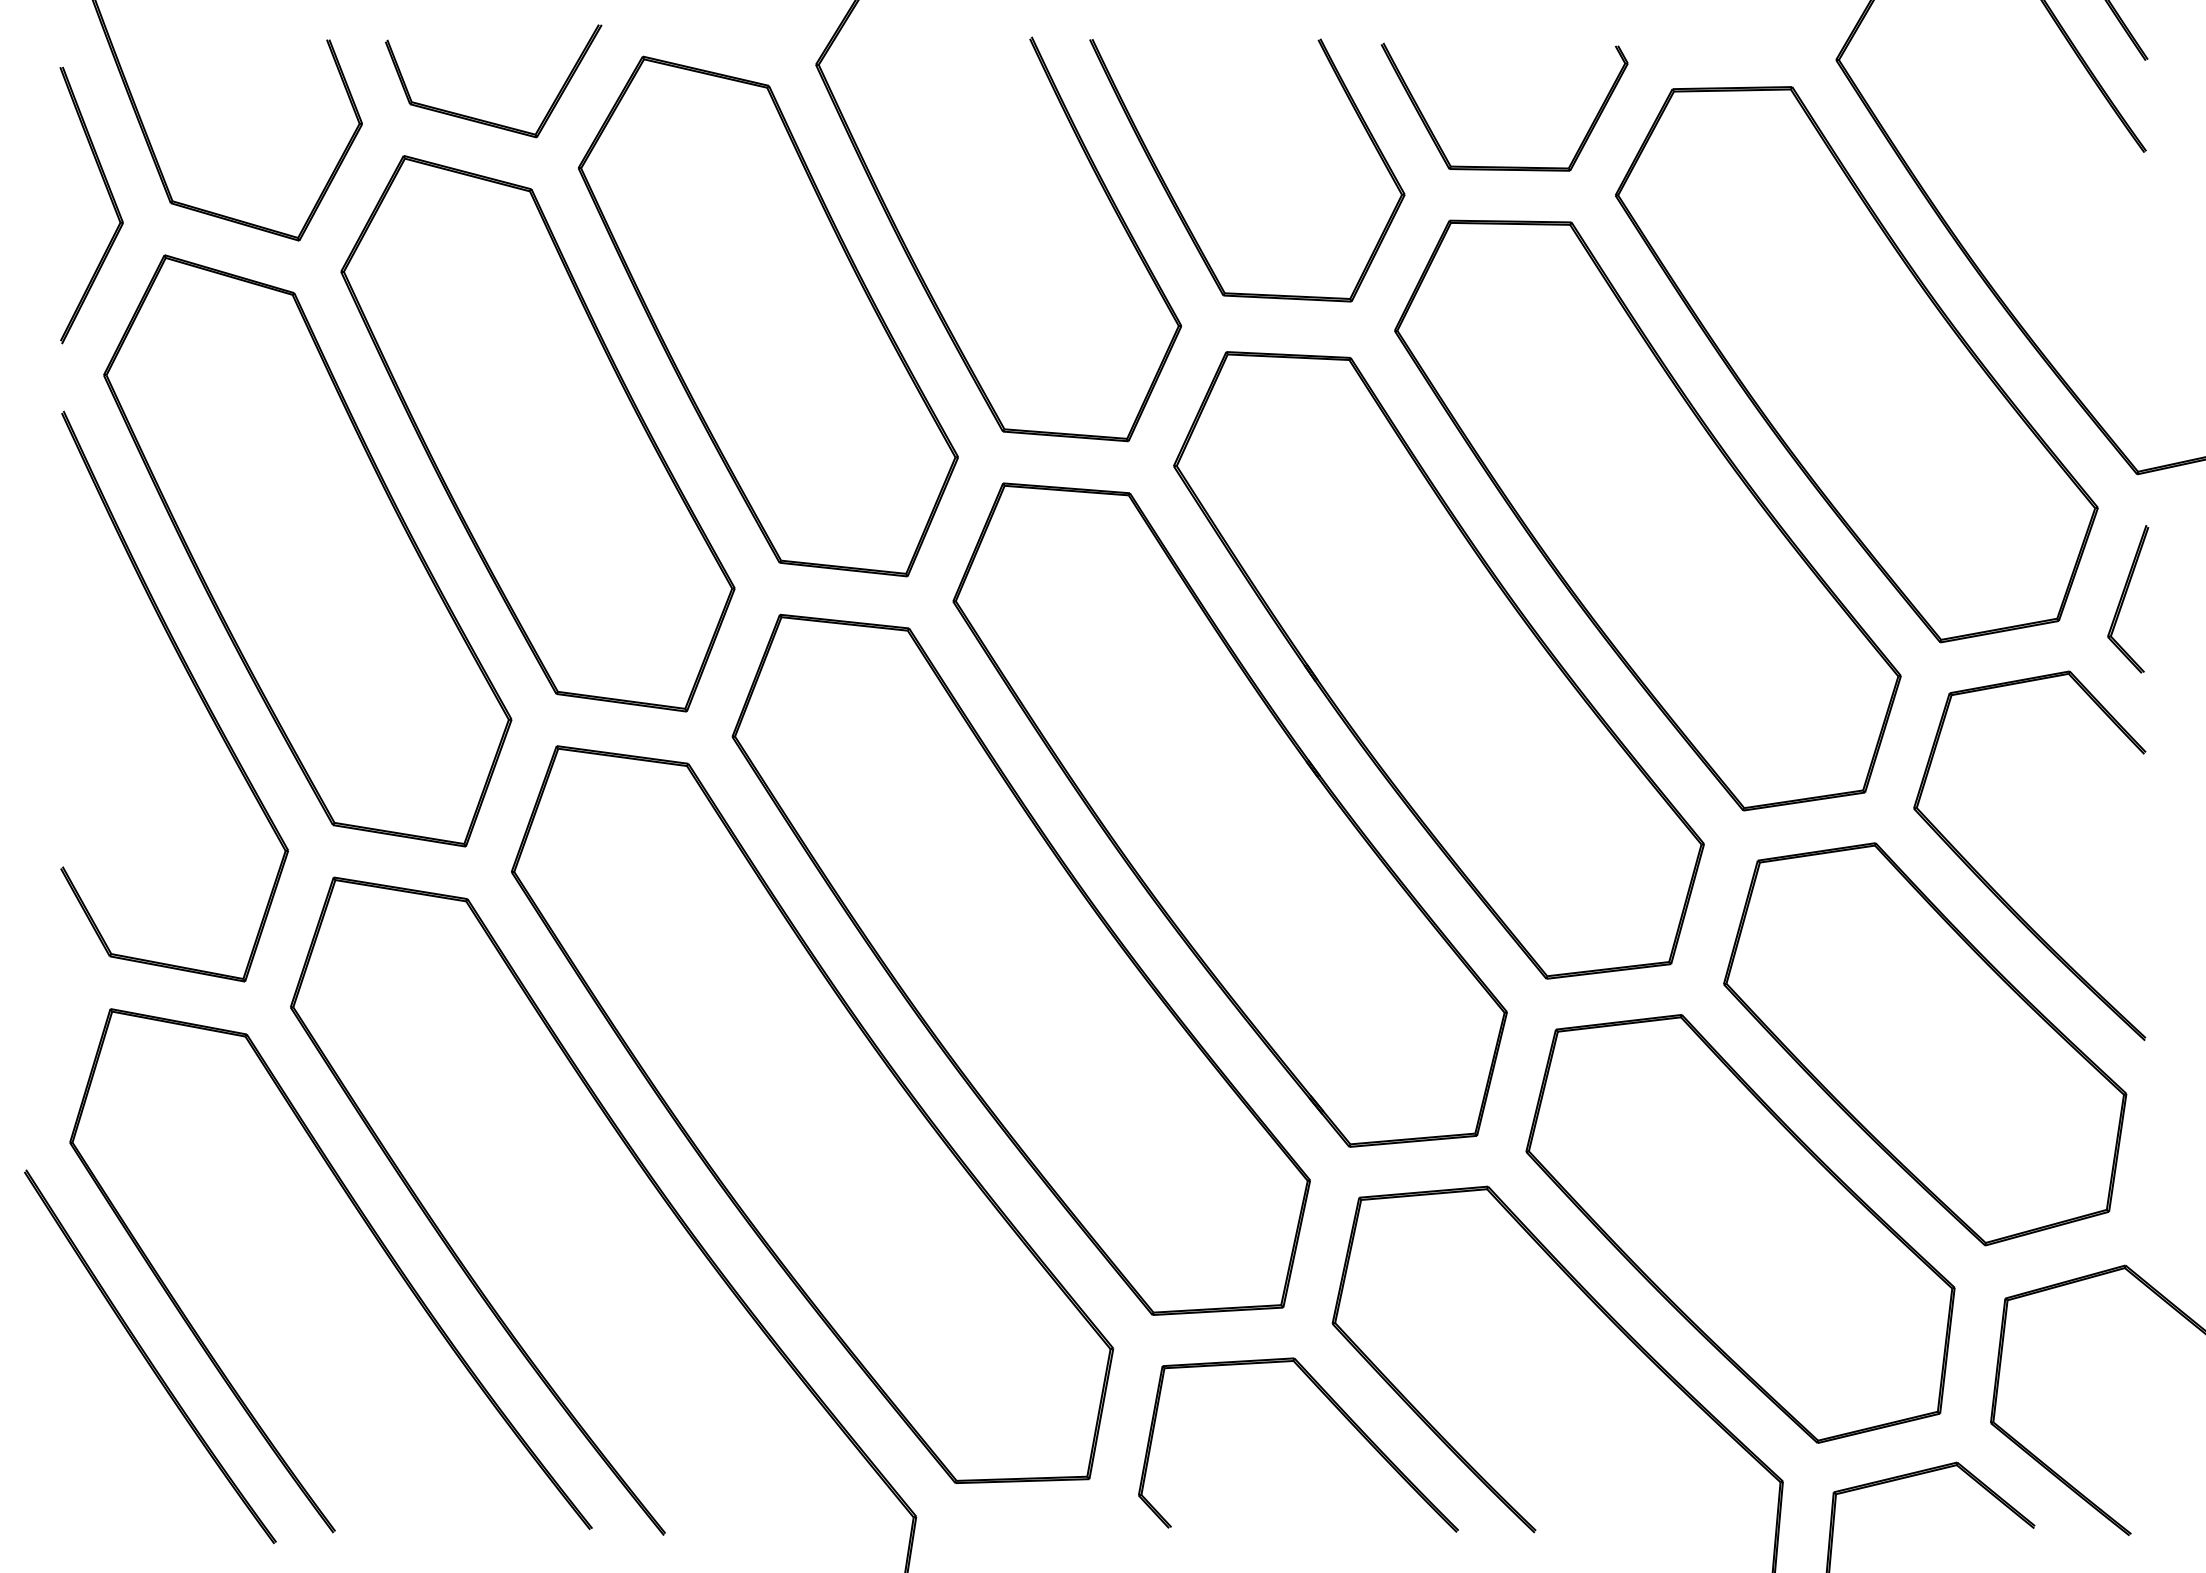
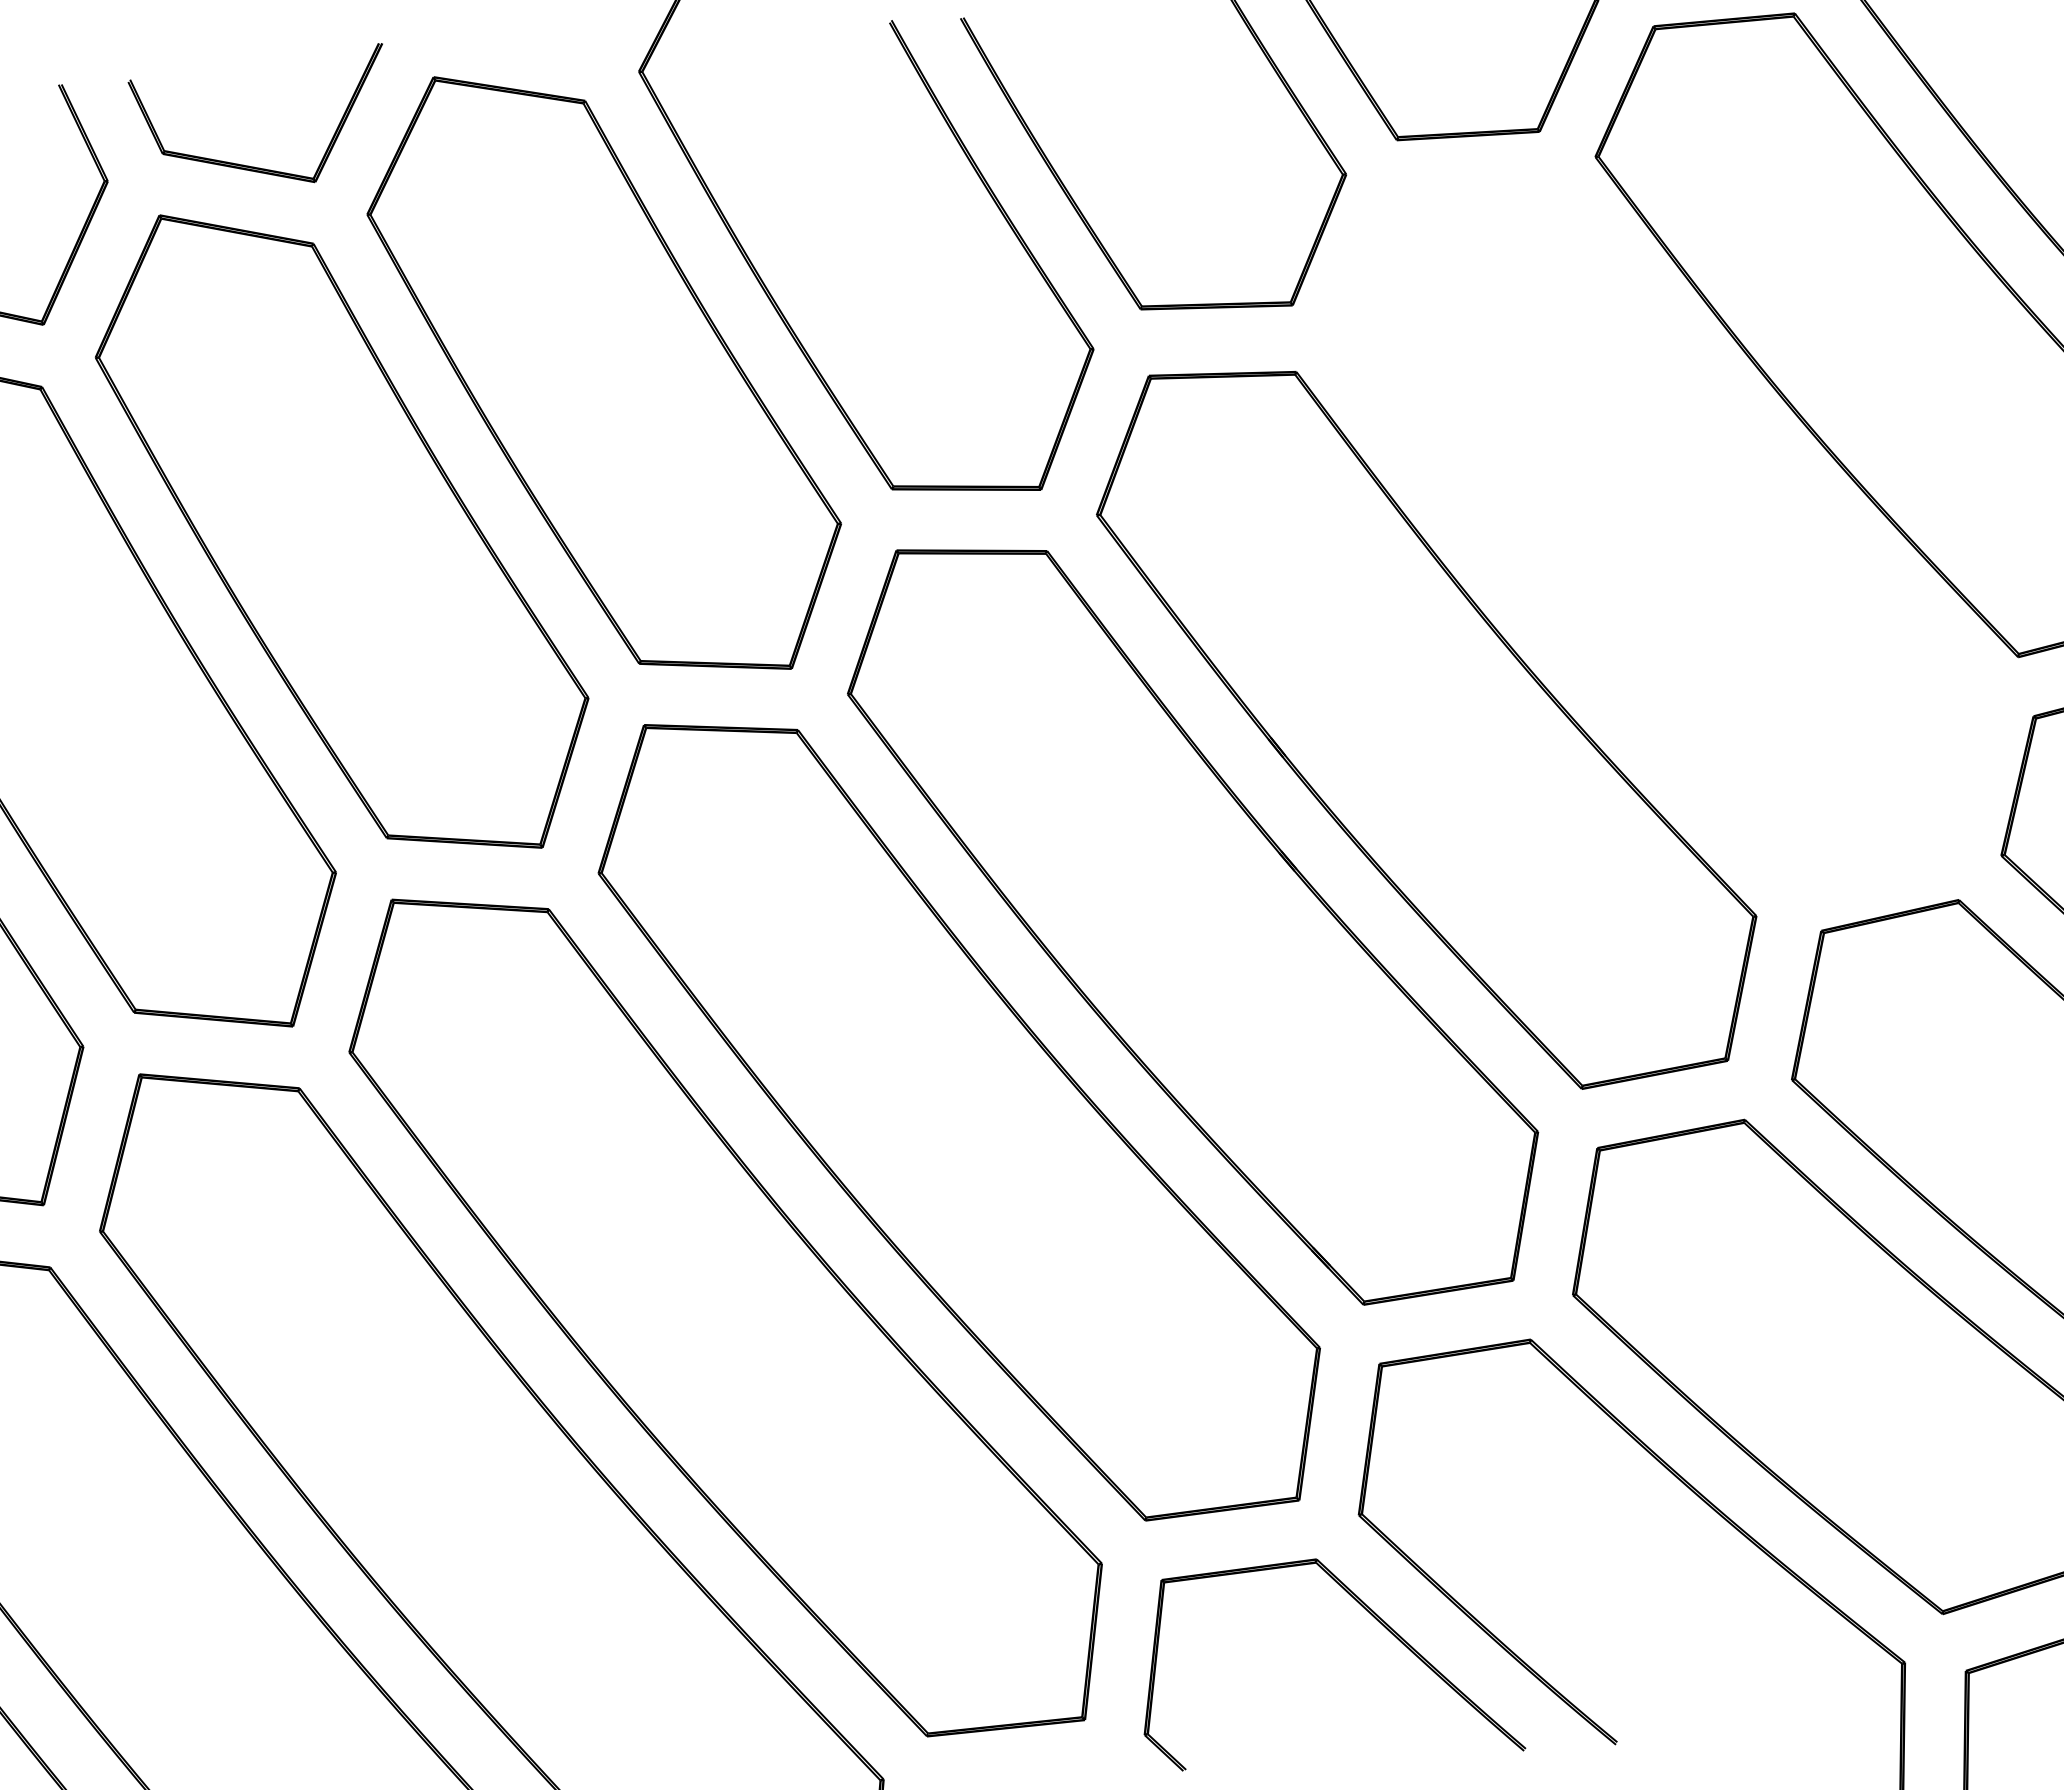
part: (1647, 515) -> (1660, 532), removed

